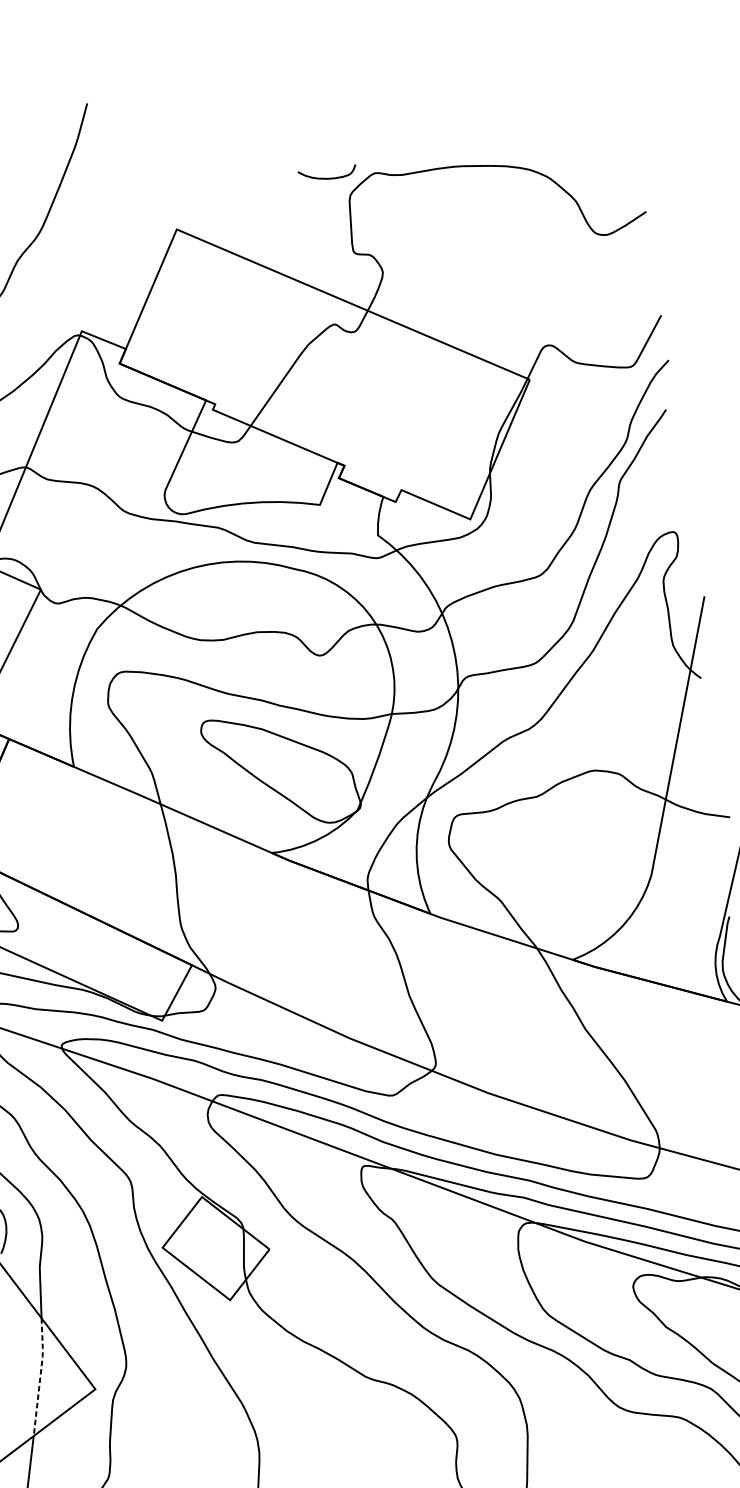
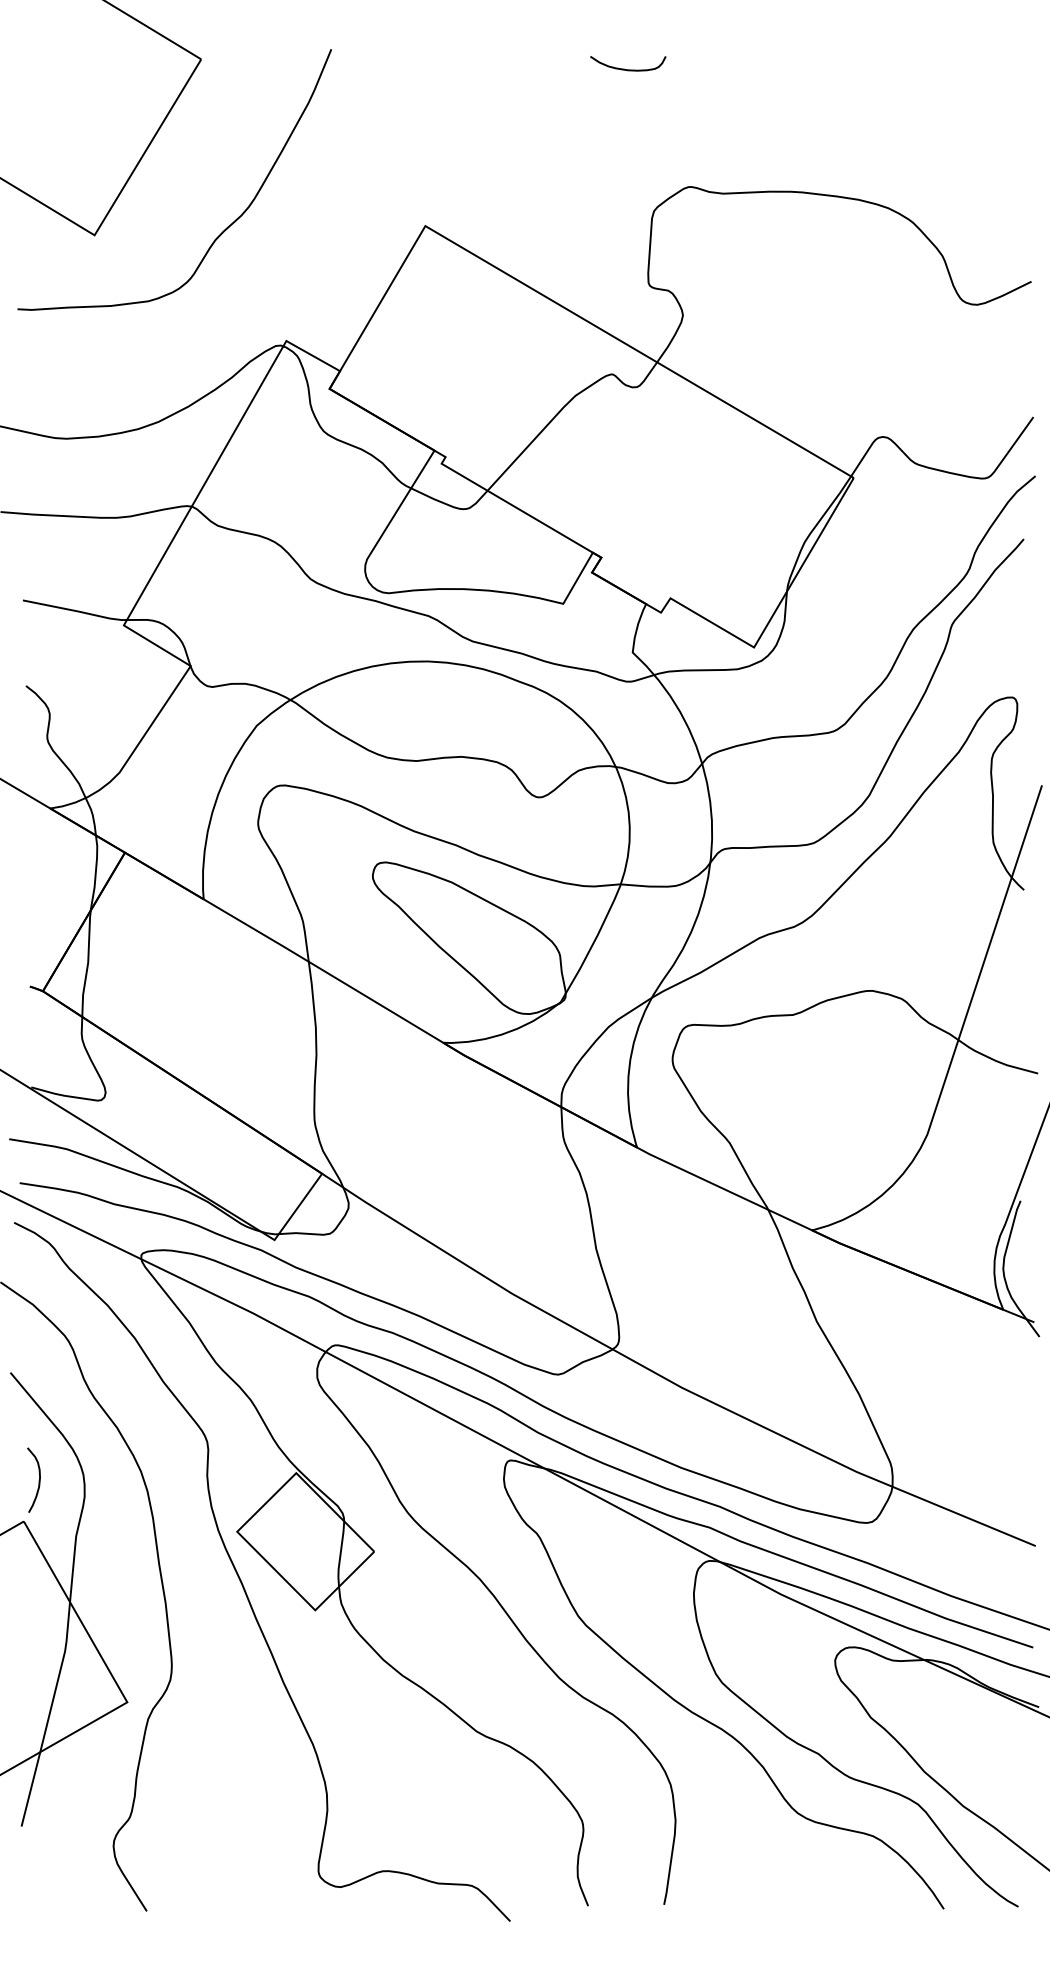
curve: (328, 178) -> (628, 69), moved
line: (40, 1376) -> (58, 1676), dashed -> solid

